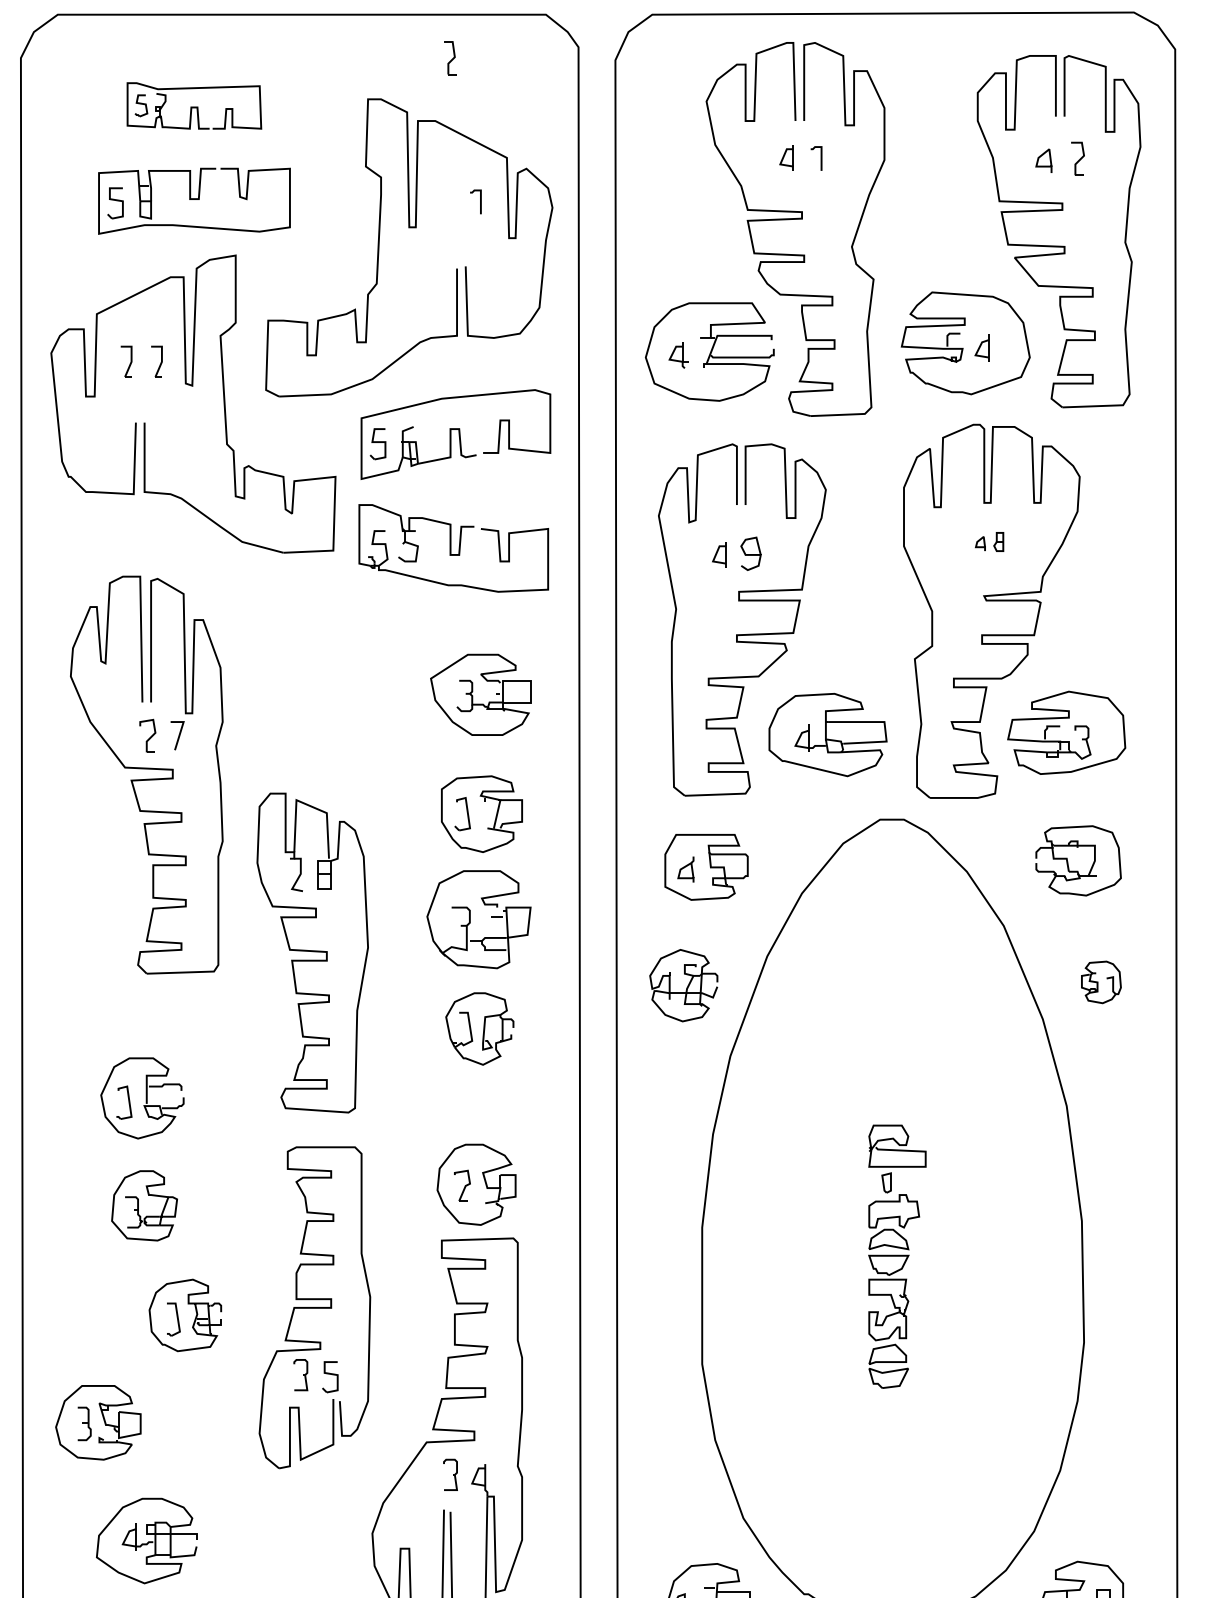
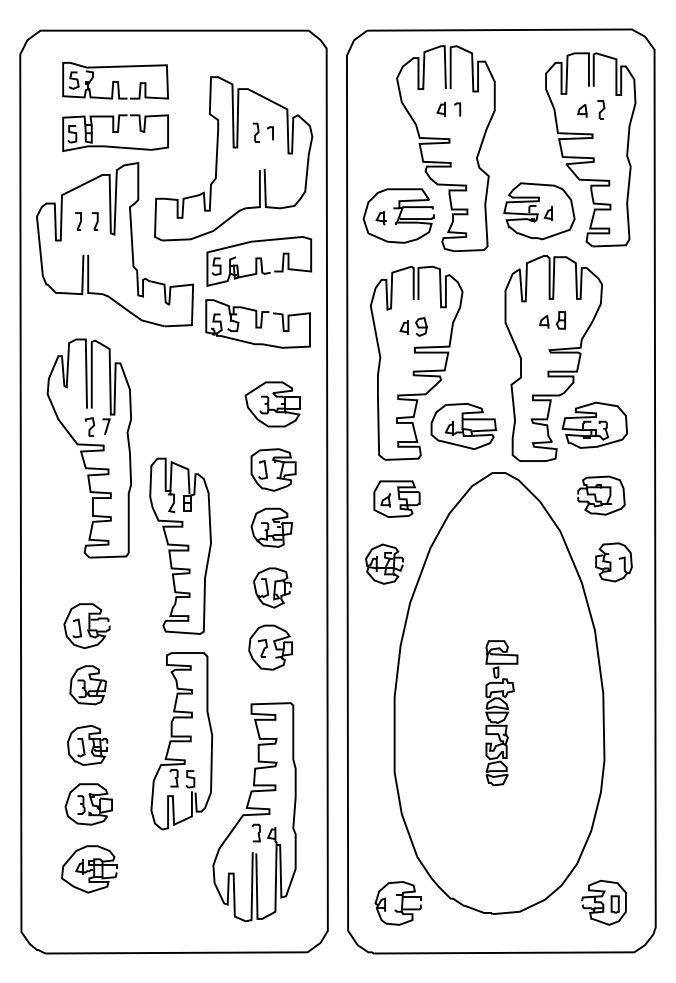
part: (449, 58) -> (255, 132), moved
part: (194, 105) -> (115, 80), size x1.43
part: (989, 542) -> (552, 320), size x1.67
part: (478, 918) -> (271, 527), size x0.71
part: (1100, 982) -> (613, 562), size x1.67
part: (476, 1184) -> (270, 647), moved
part: (185, 1313) -> (87, 744), moved
part: (97, 1422) -> (88, 804), moved

